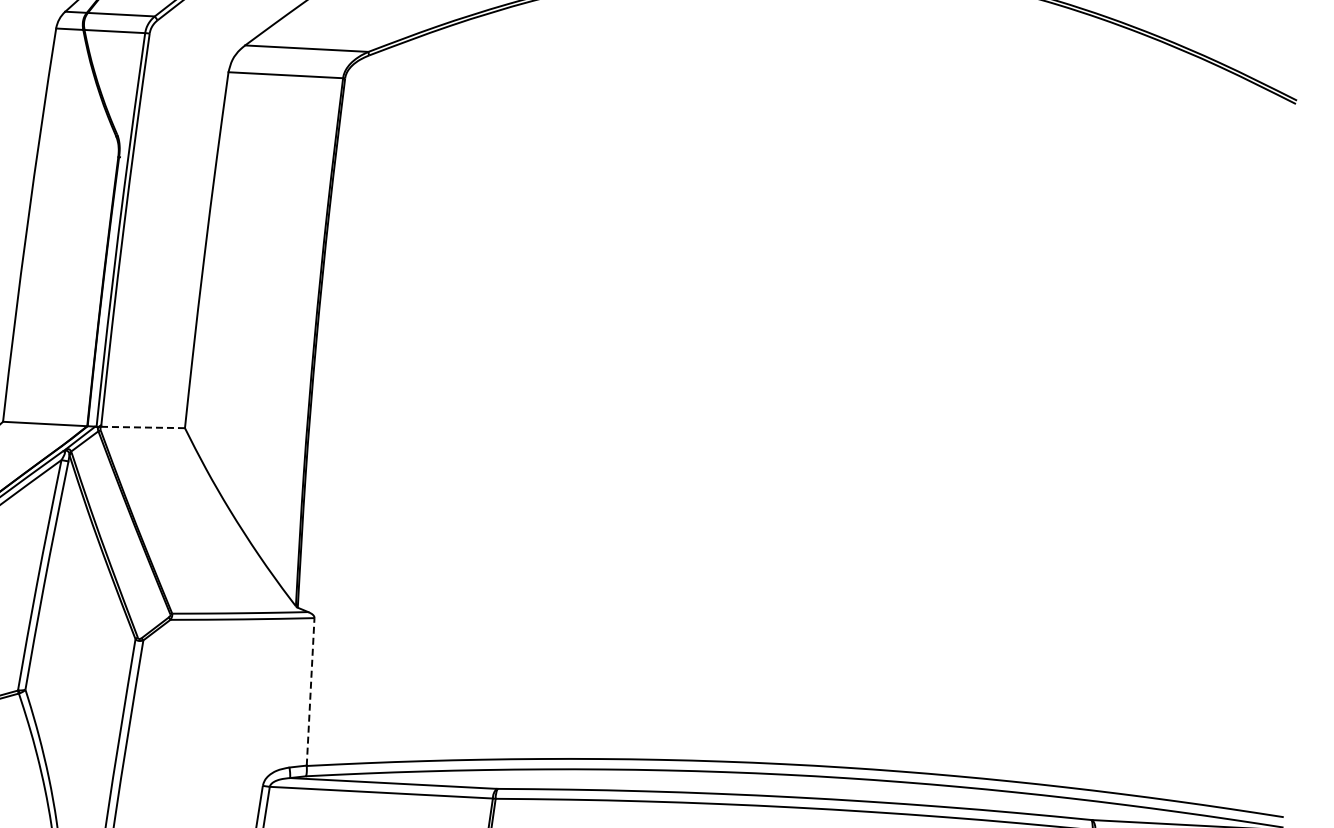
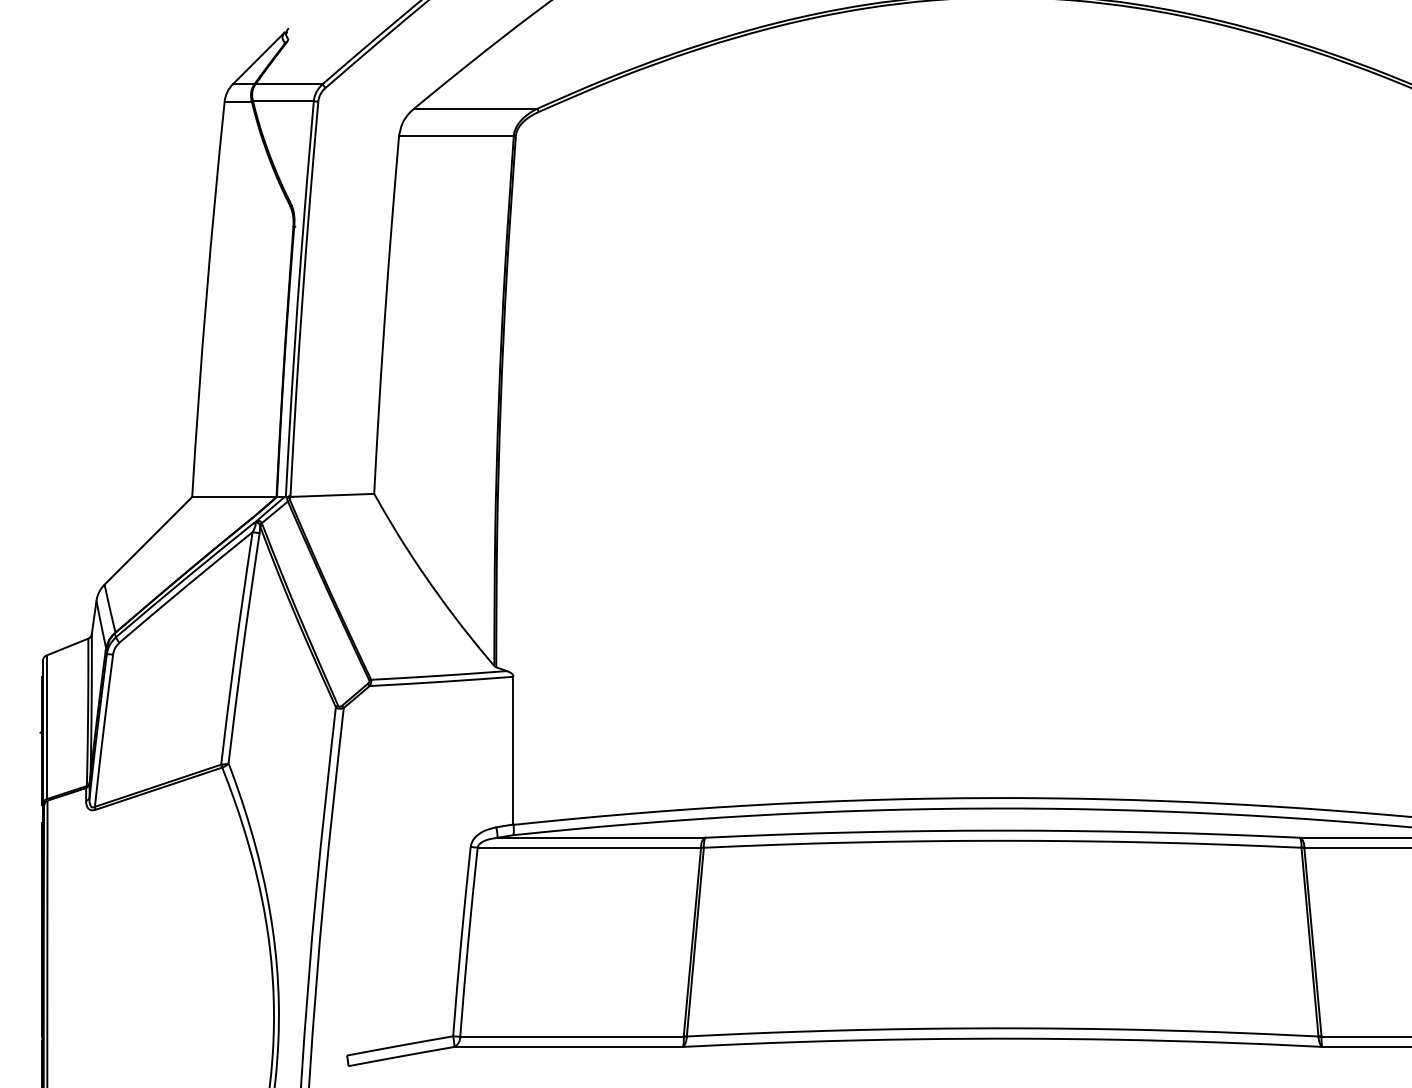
line: (142, 427) -> (331, 495), dashed -> solid
line: (310, 691) -> (513, 750), dashed -> solid

